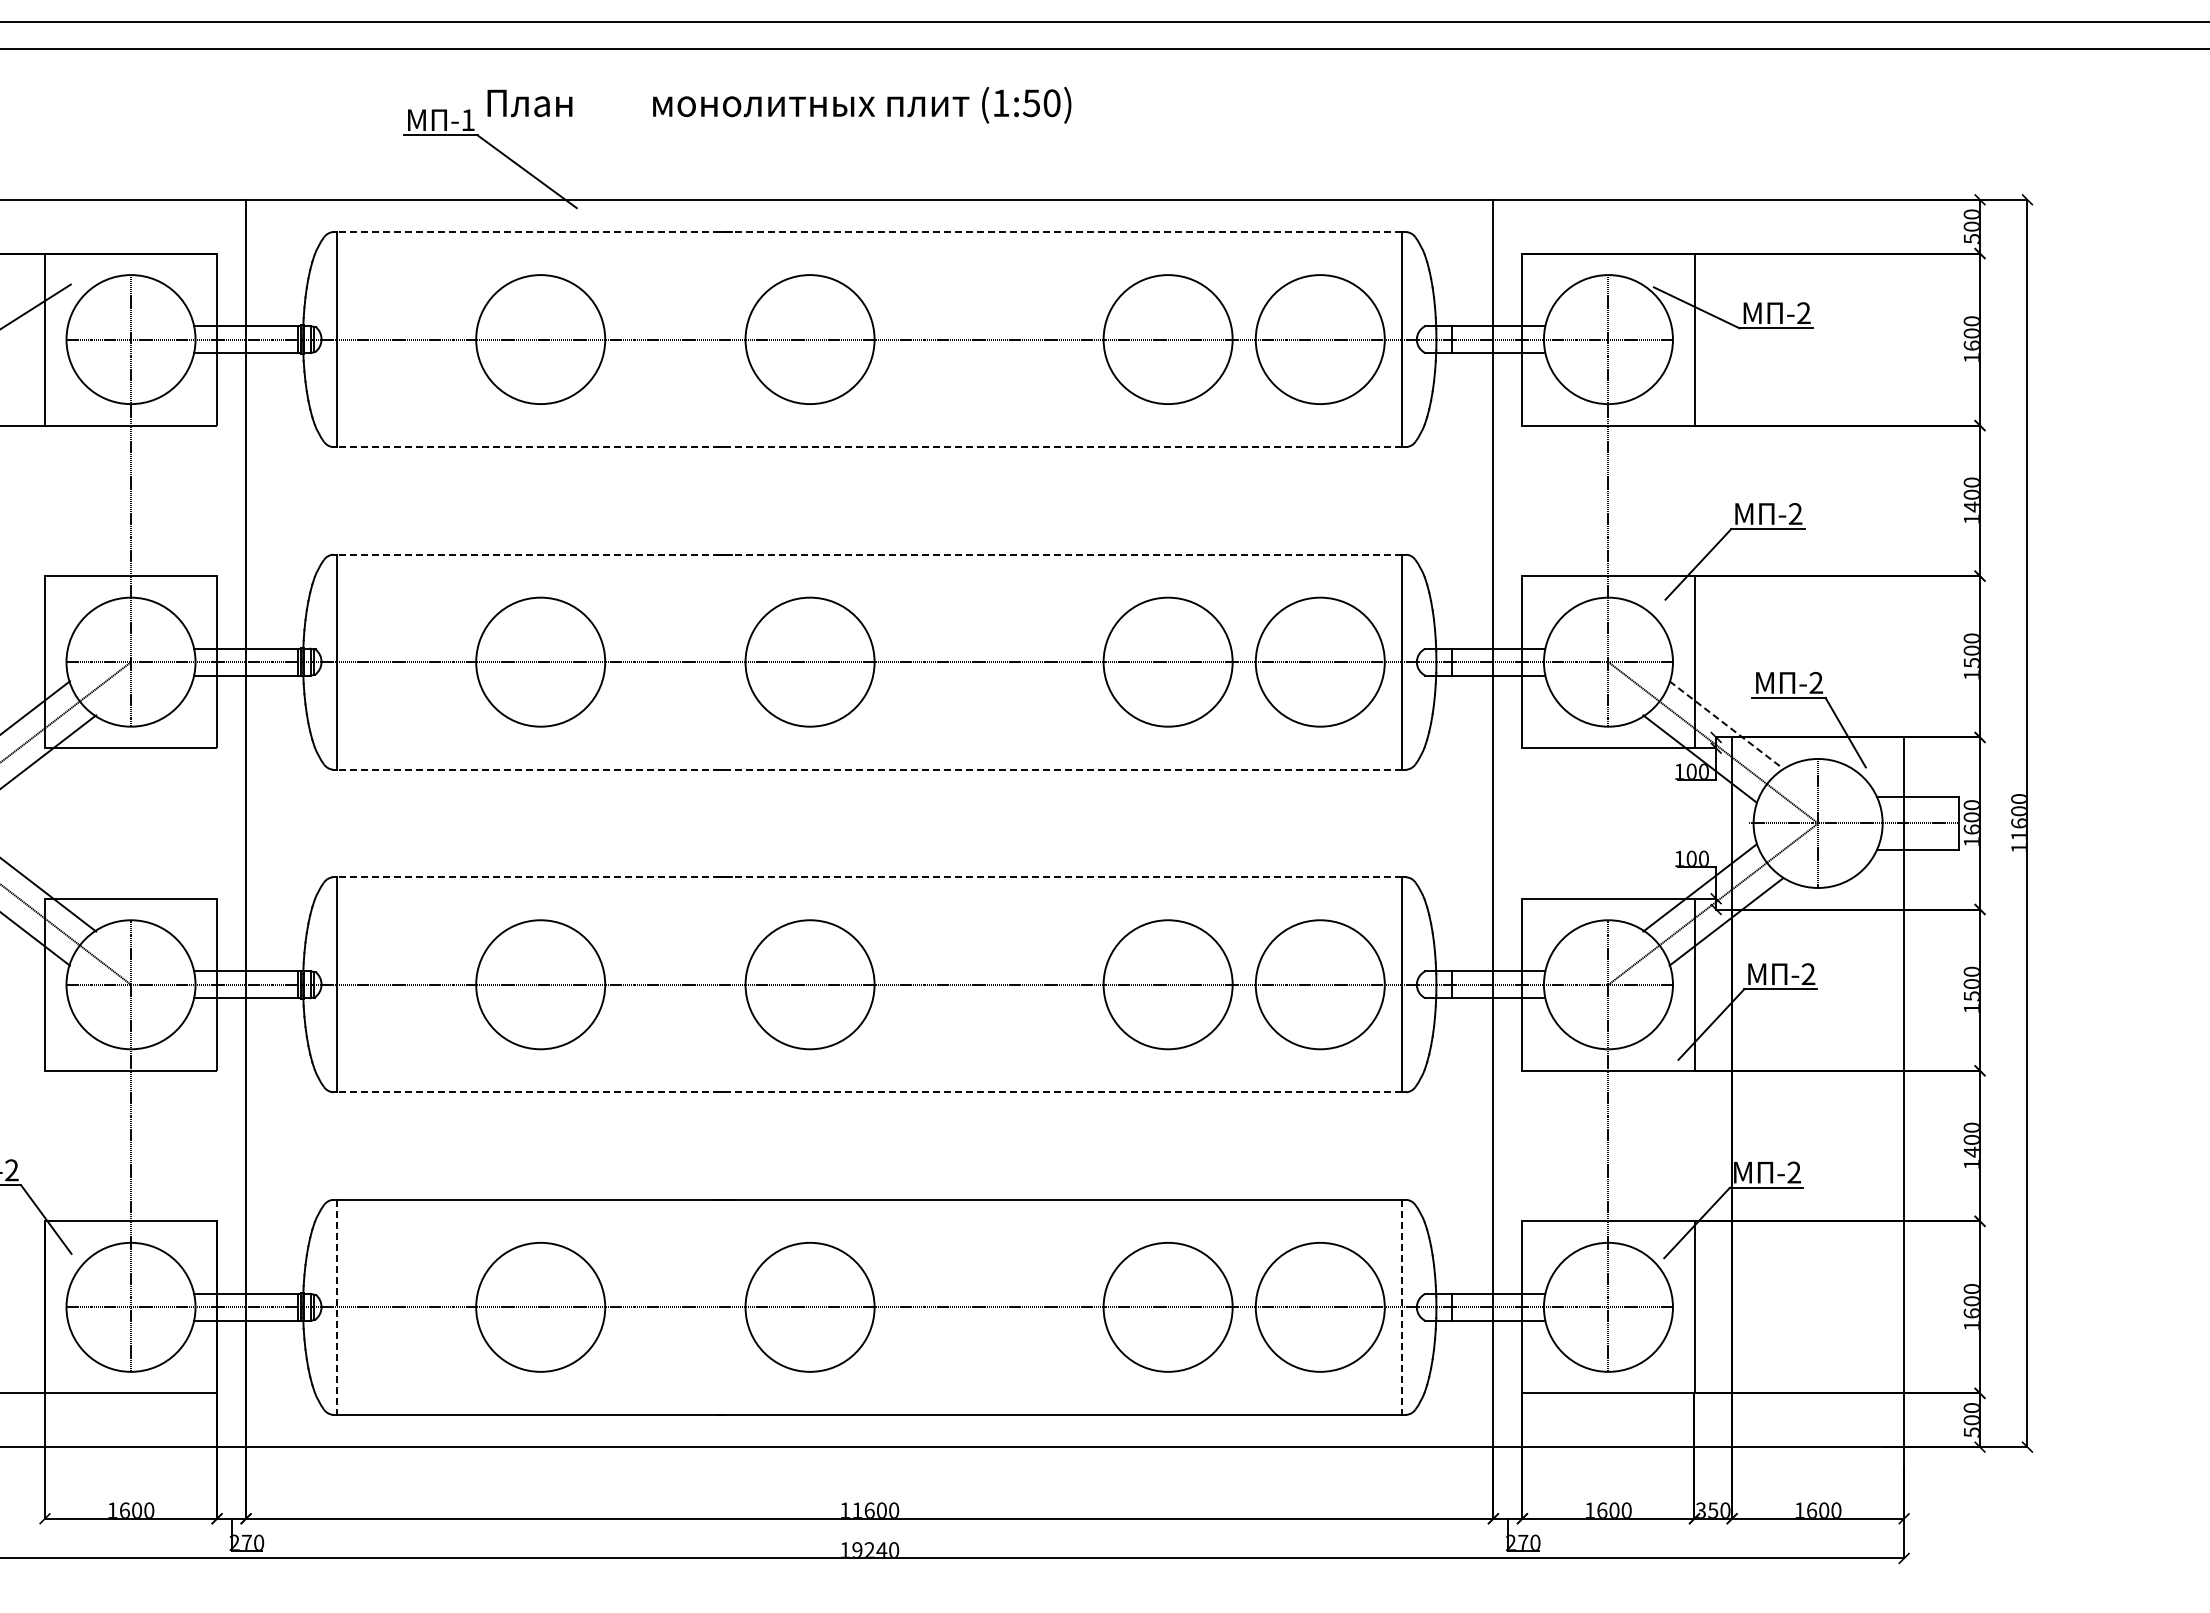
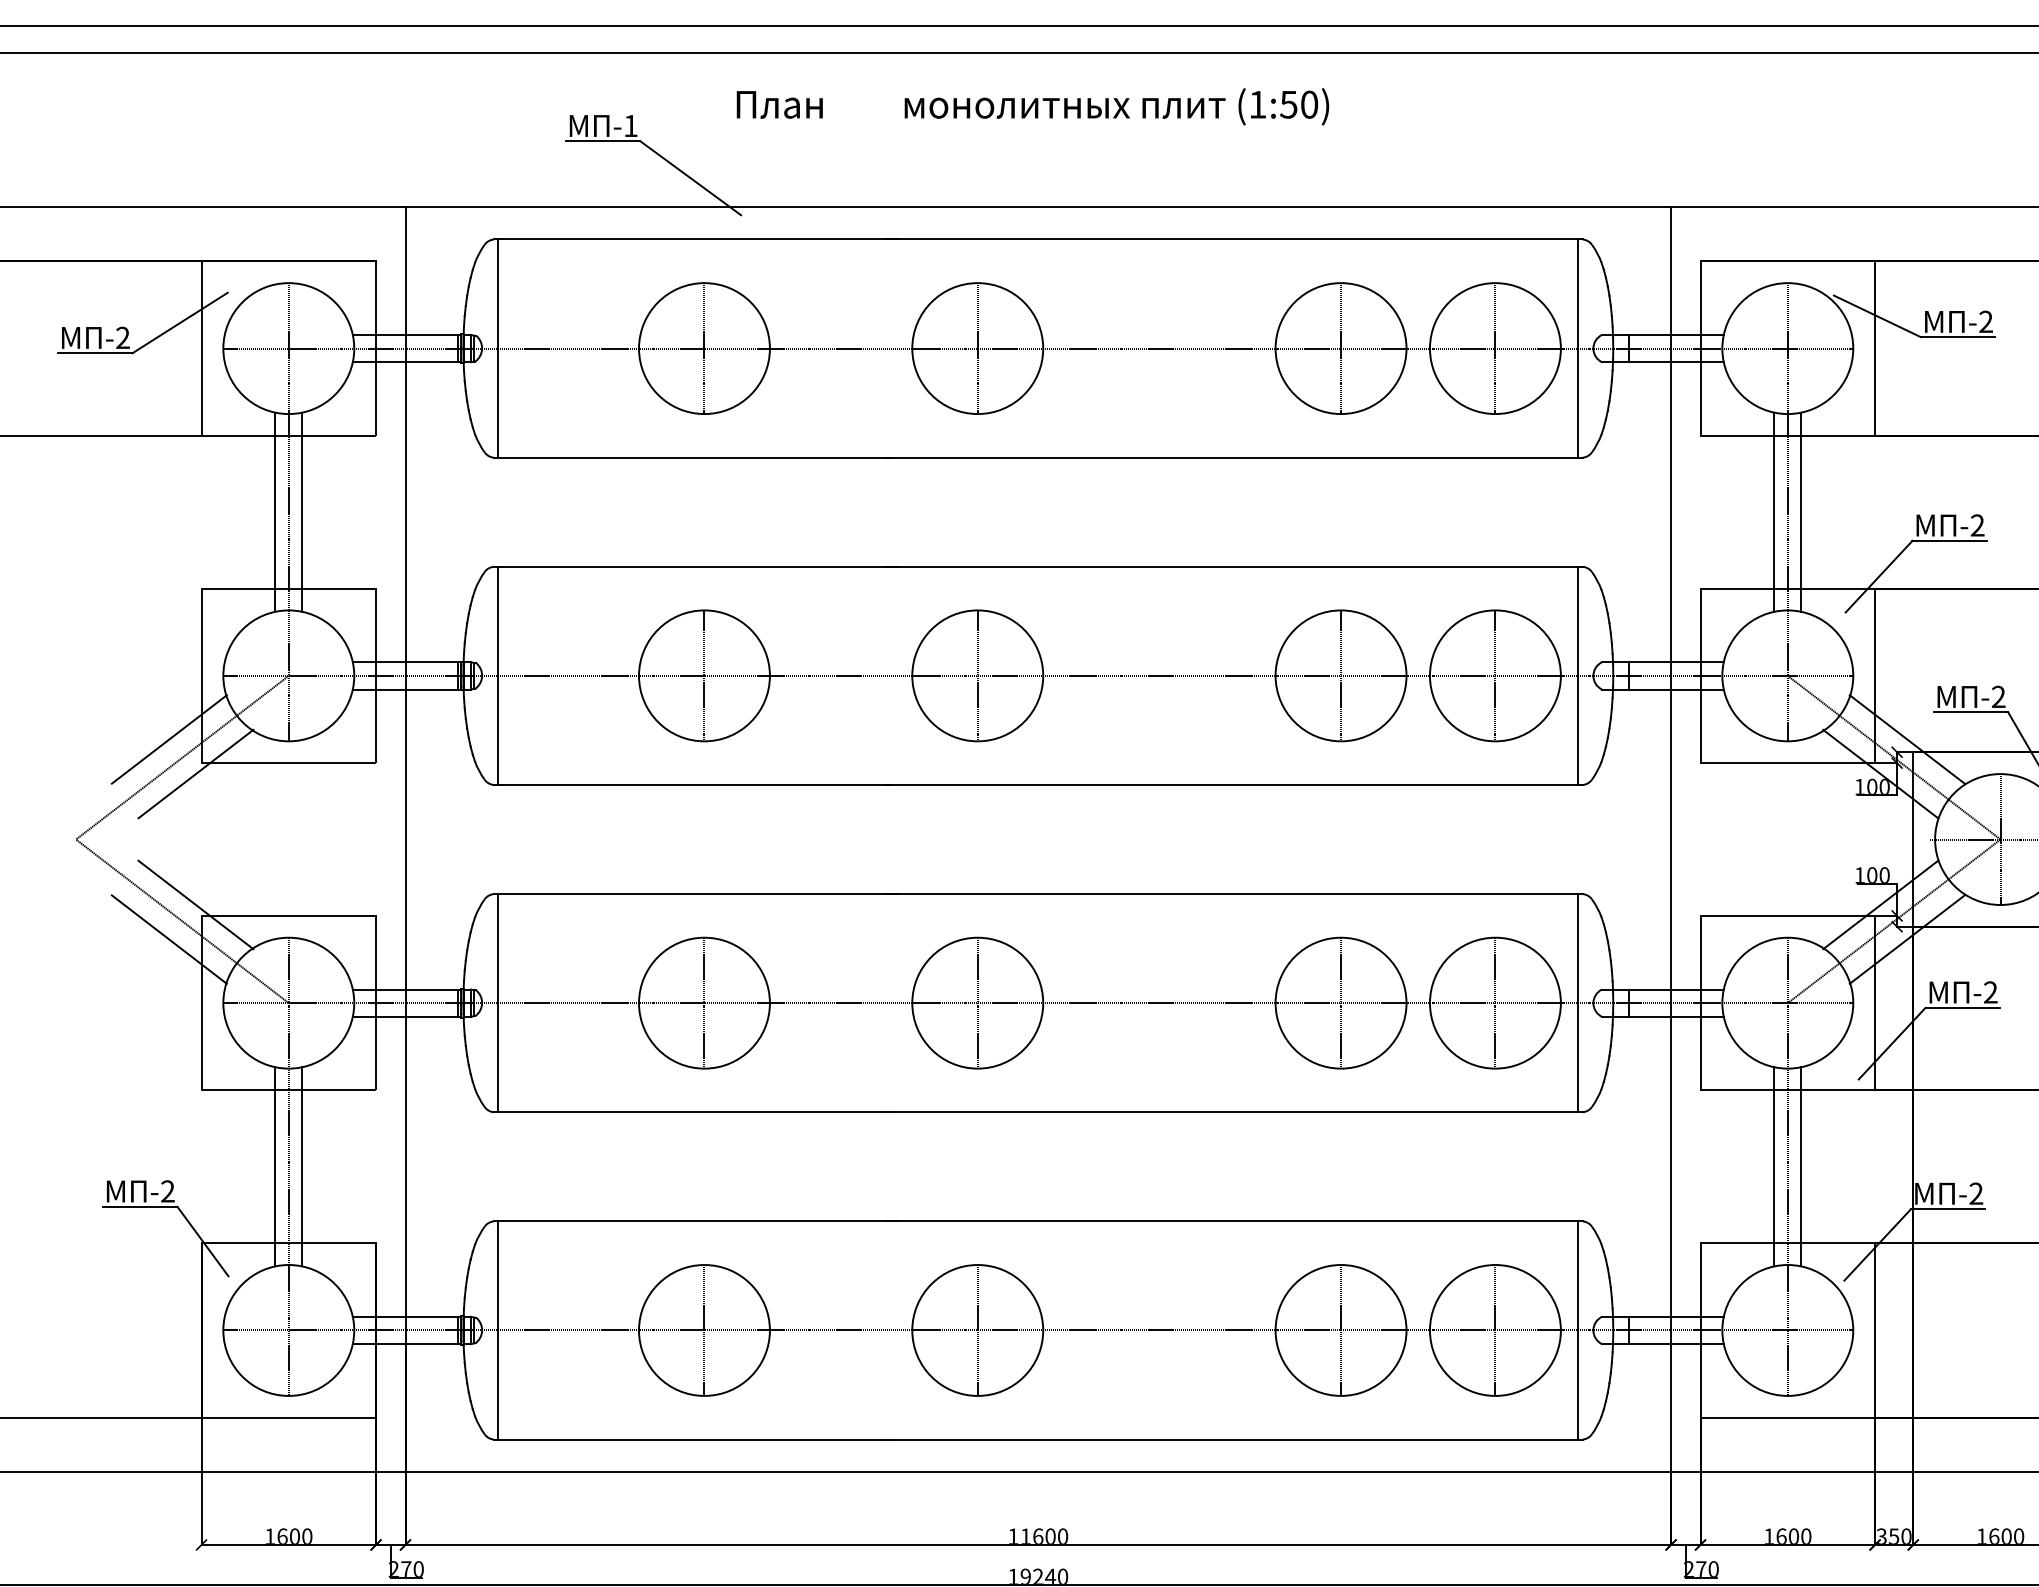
text: (779, 105) -> (1032, 107), moved
line: (869, 232) -> (1038, 239), dashed -> solid
line: (540, 339) -> (704, 348), added
line: (810, 339) -> (978, 348), added
line: (1168, 339) -> (1341, 348), added
line: (1320, 339) -> (1495, 348), added
line: (869, 447) -> (1038, 458), dashed -> solid
line: (117, 500) -> (275, 511), added
line: (144, 500) -> (302, 511), added
line: (1595, 500) -> (1774, 511), added
line: (1621, 500) -> (1801, 511), added
line: (869, 554) -> (1038, 566), dashed -> solid
line: (540, 661) -> (704, 675), added
line: (810, 661) -> (978, 675), added
line: (1168, 661) -> (1341, 675), added
line: (1320, 661) -> (1495, 675), added
line: (1726, 725) -> (1907, 740), dashed -> solid
line: (869, 769) -> (1038, 784), dashed -> solid
line: (869, 877) -> (1038, 894), dashed -> solid
line: (540, 984) -> (704, 1002), added
line: (810, 984) -> (978, 1002), added
line: (1168, 984) -> (1341, 1002), added
line: (1320, 984) -> (1495, 1002), added
line: (869, 1092) -> (1038, 1112), dashed -> solid
line: (117, 1145) -> (275, 1166), added
line: (144, 1145) -> (302, 1166), added
line: (1595, 1145) -> (1774, 1166), added
line: (1621, 1145) -> (1801, 1166), added
line: (540, 1306) -> (704, 1329), added
line: (810, 1306) -> (978, 1329), added
line: (1168, 1306) -> (1341, 1329), added
line: (1320, 1306) -> (1495, 1329), added
line: (337, 1307) -> (498, 1330), dashed -> solid
line: (1402, 1307) -> (1578, 1330), dashed -> solid

